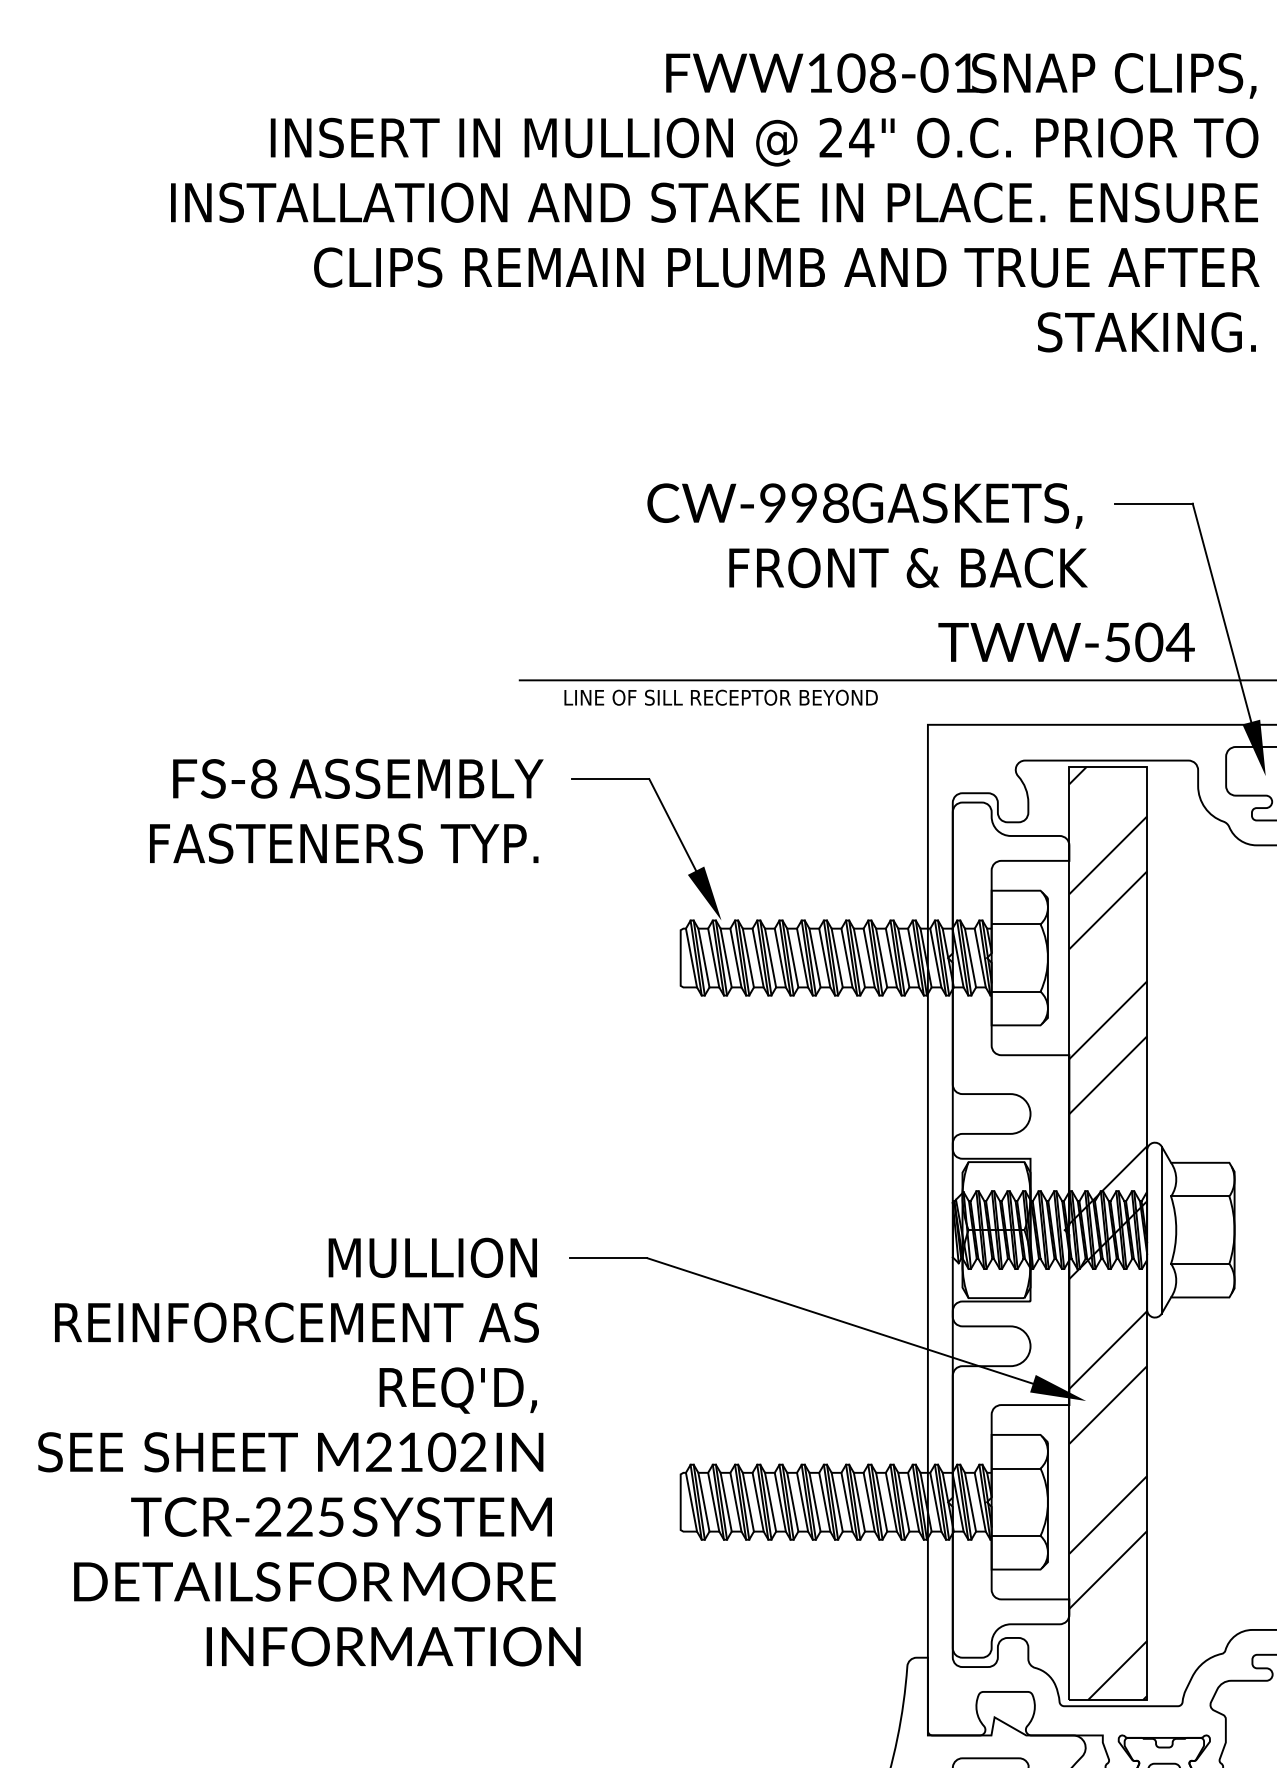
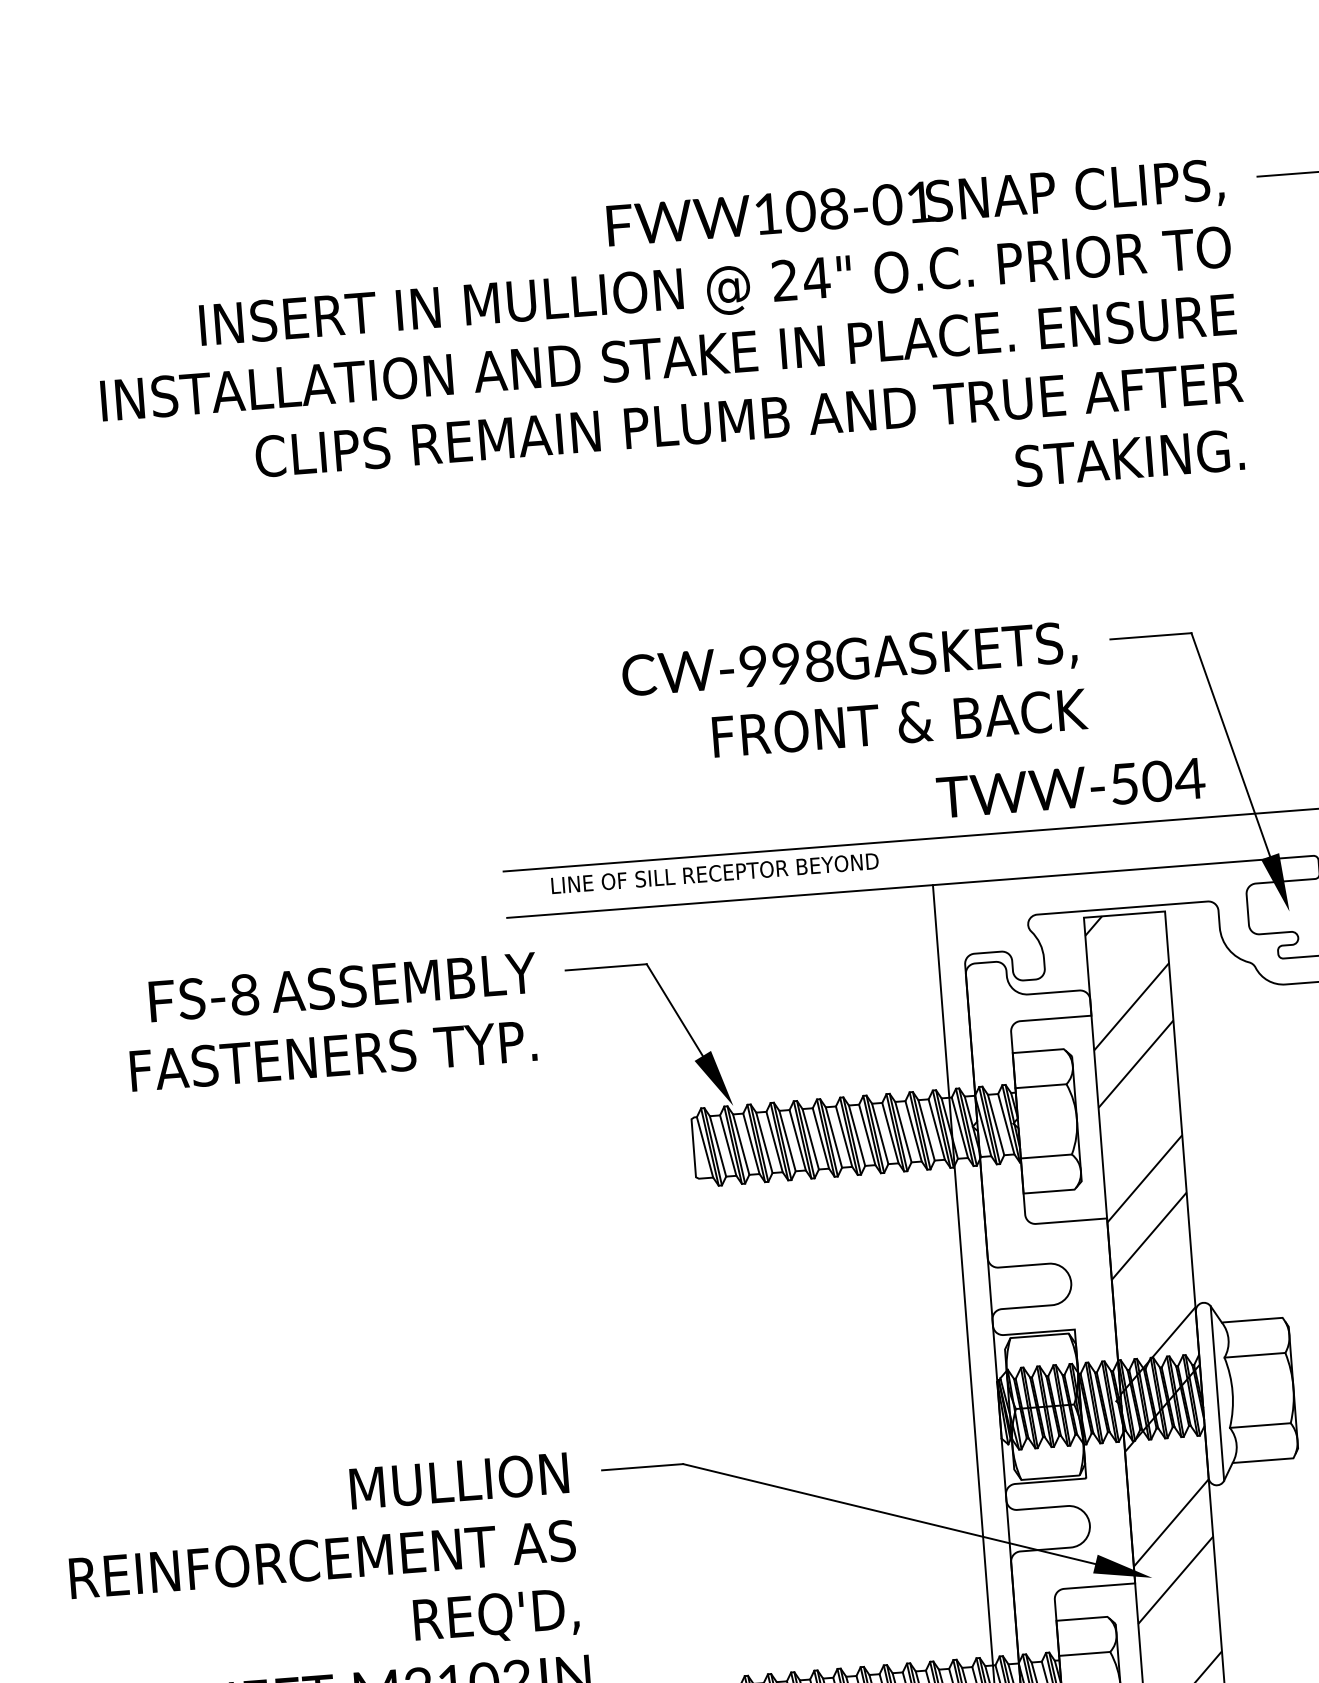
line: (723, 724) -> (719, 901), added

